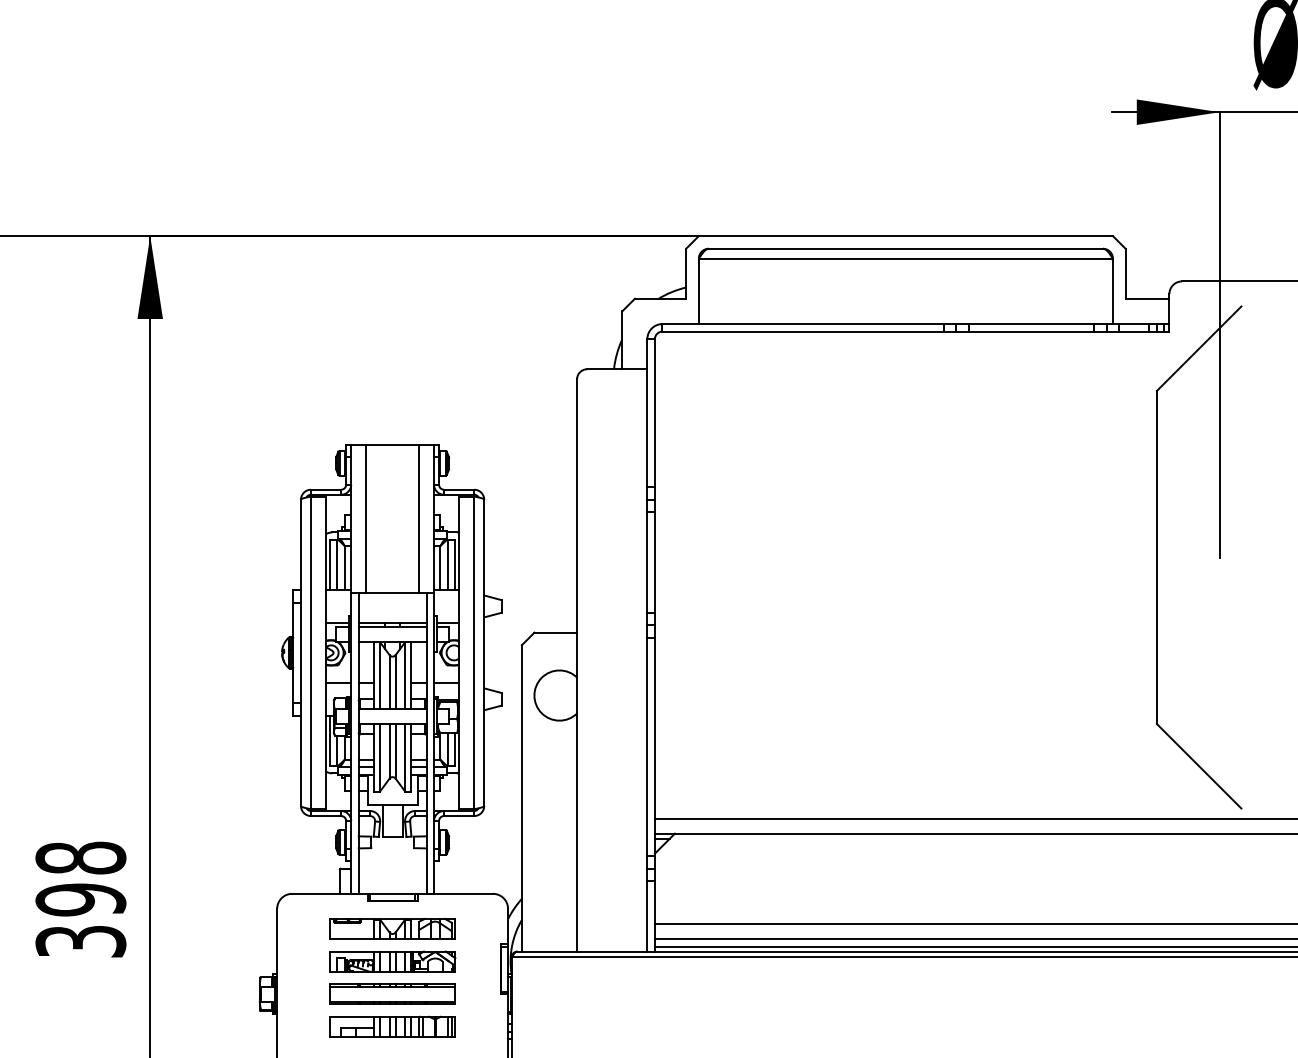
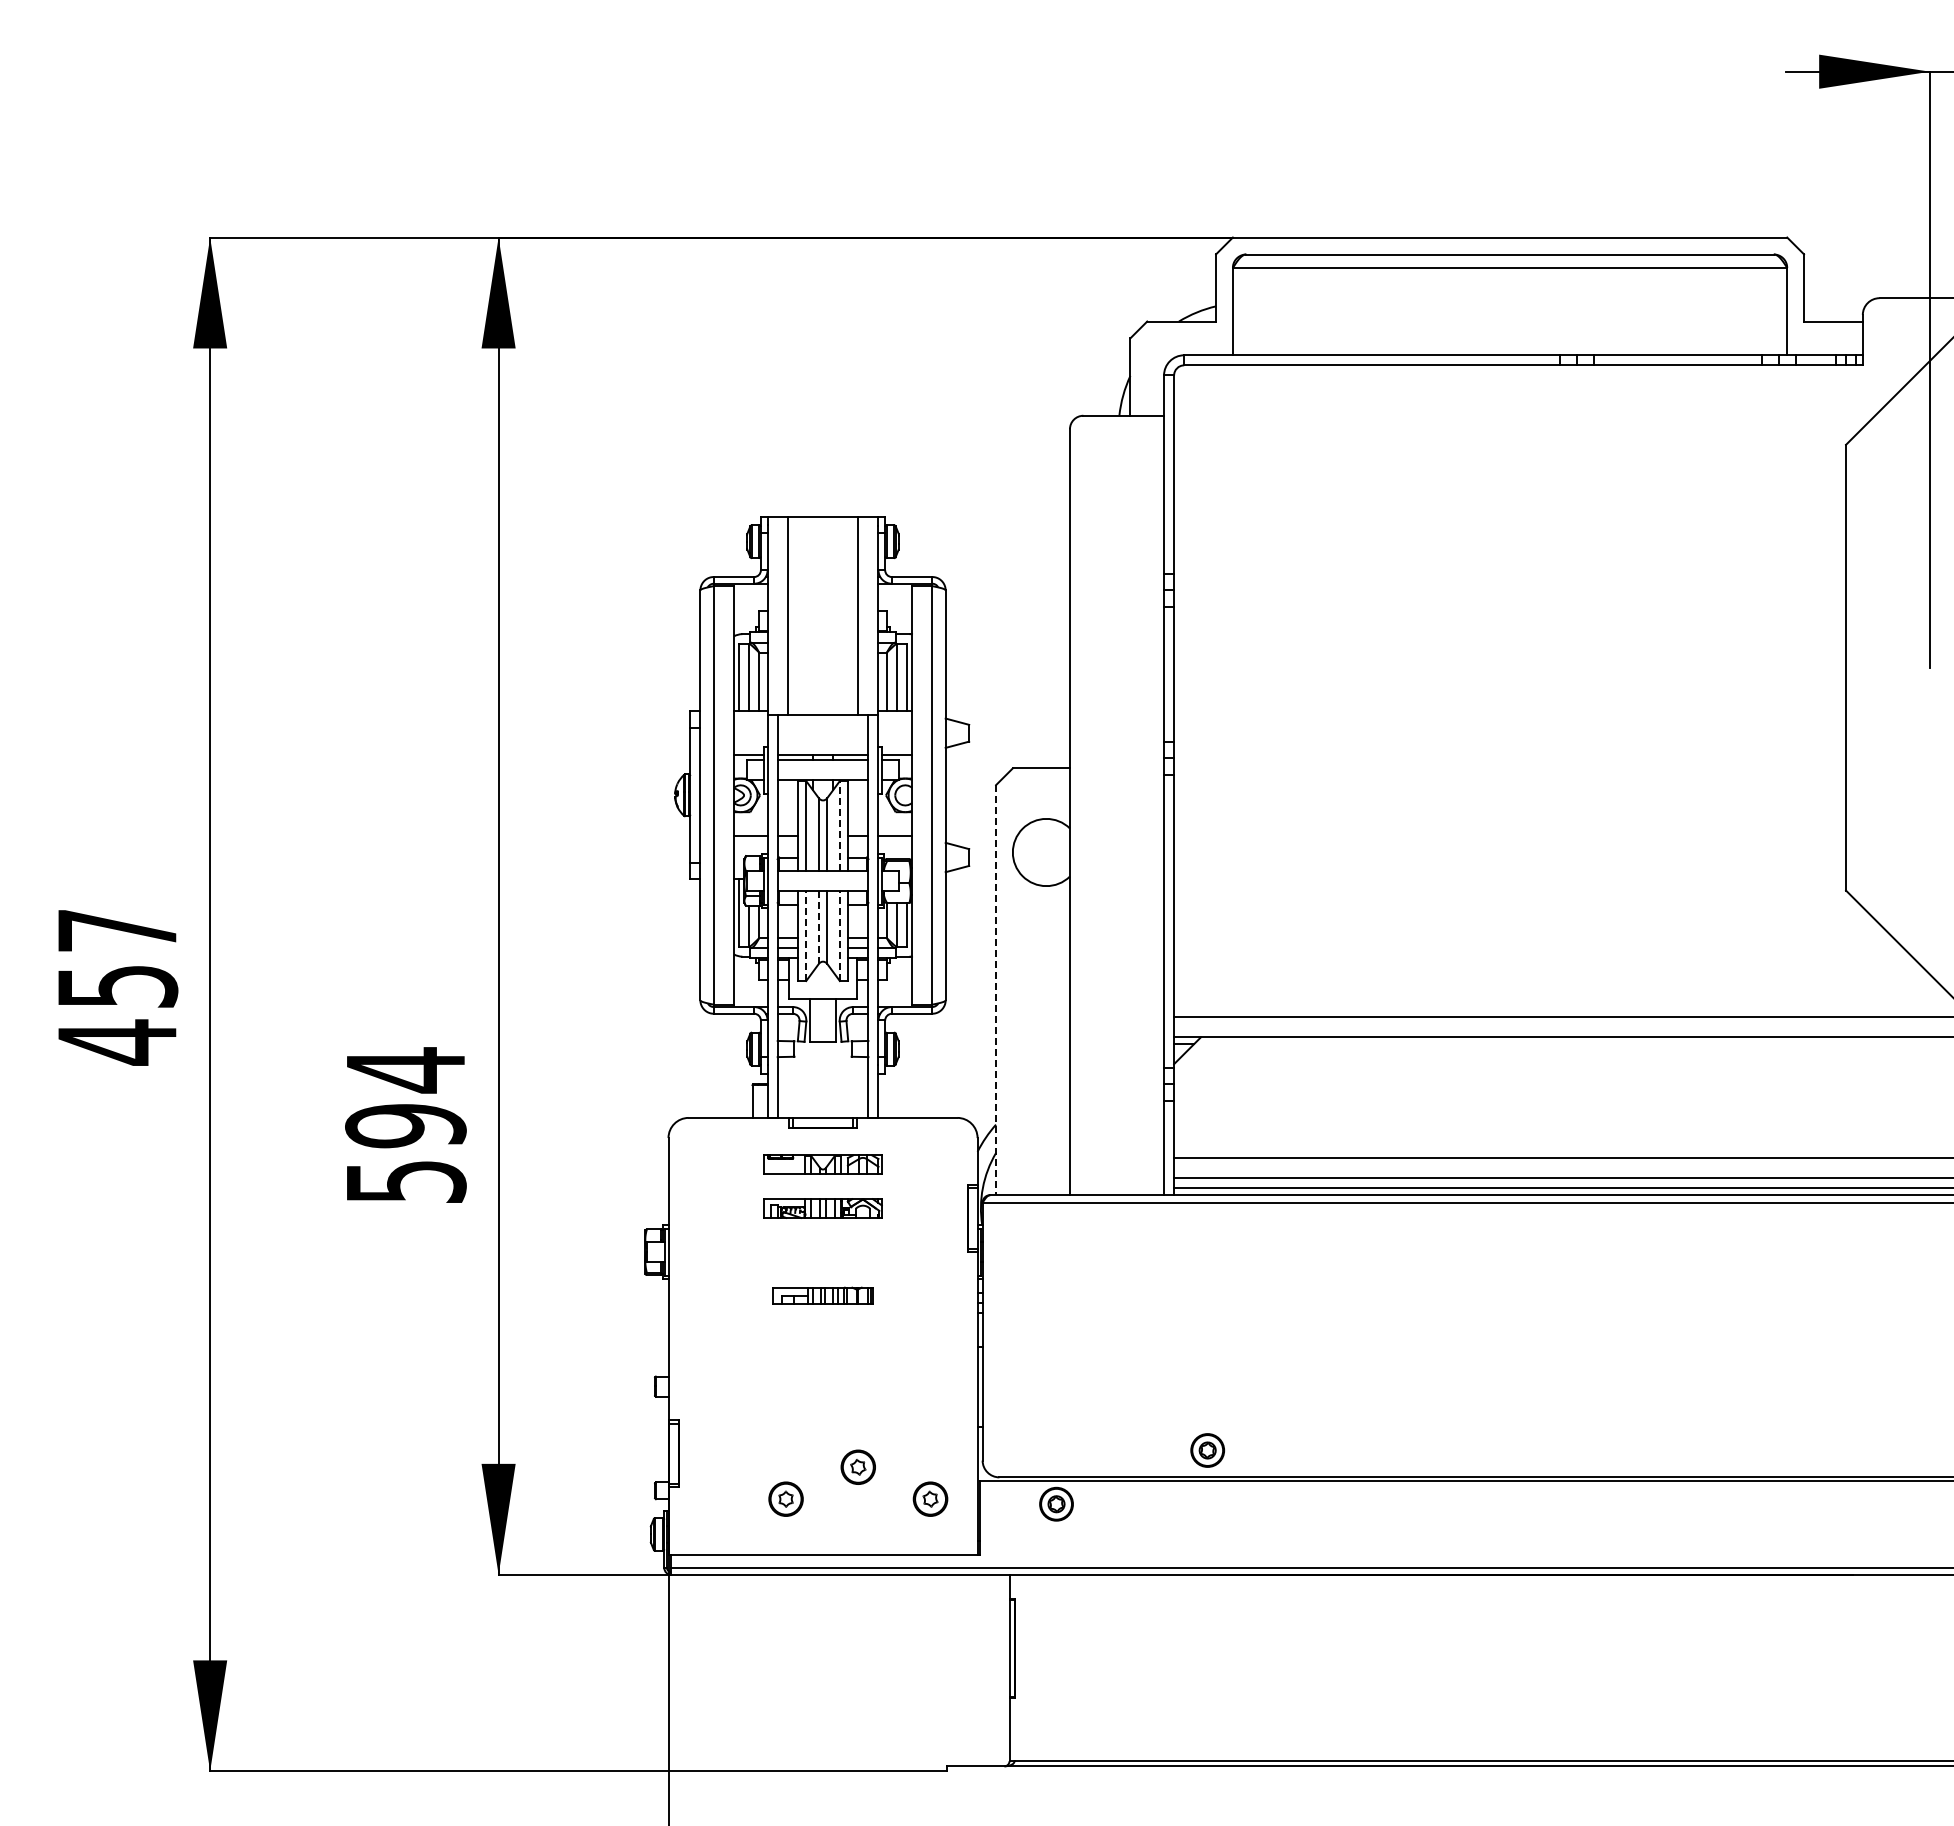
line: (404, 676) -> (839, 826), solid -> dashed
line: (389, 750) -> (818, 926), solid -> dashed
line: (380, 758) -> (806, 936), solid -> dashed
line: (404, 758) -> (839, 936), solid -> dashed
line: (522, 798) -> (996, 990), solid -> dashed
text: (80, 898) -> (405, 1124), 398 -> 594
part: (392, 928) -> (822, 1164), size x0.7
part: (392, 961) -> (822, 1208), size x0.7
part: (392, 994) -> (822, 1252), removed
part: (392, 1026) -> (822, 1295), size x0.6

